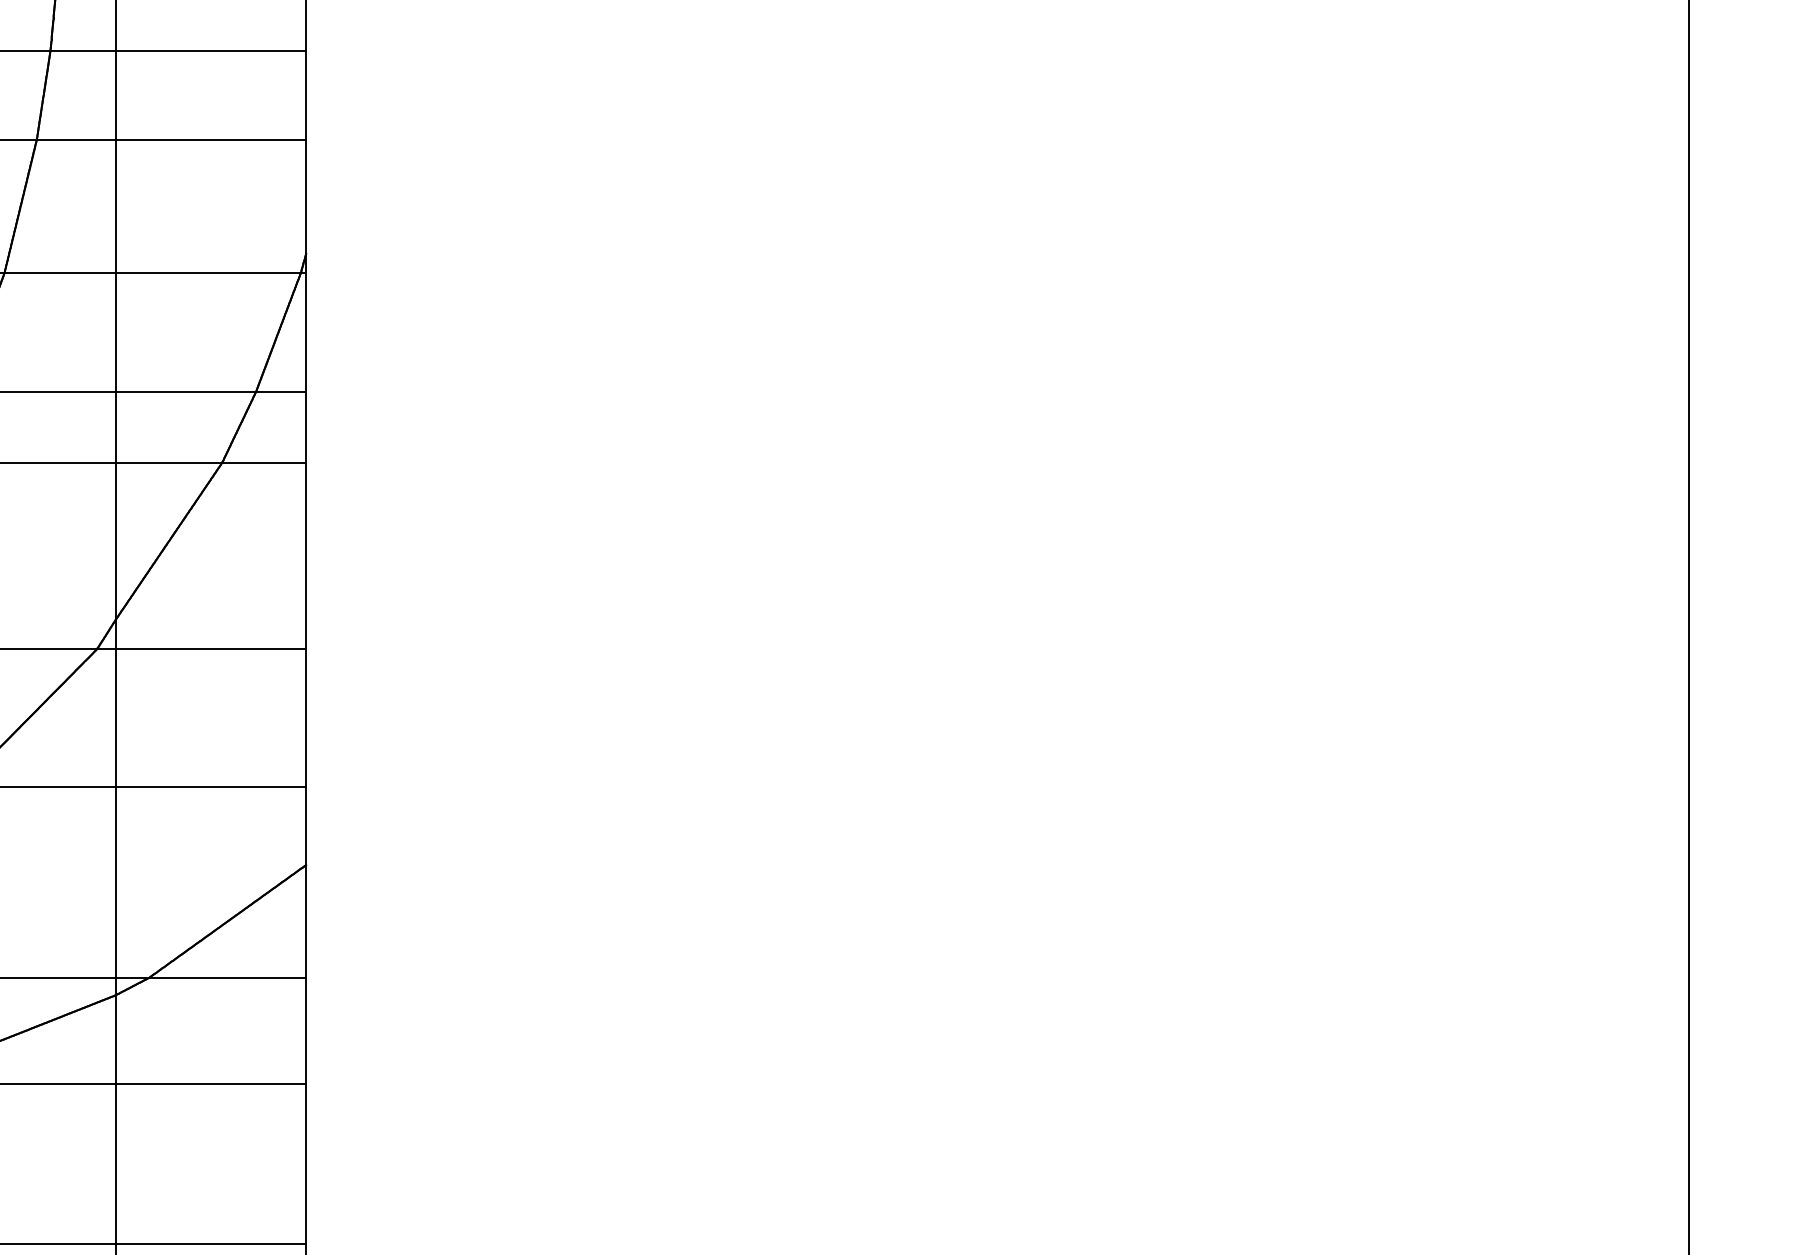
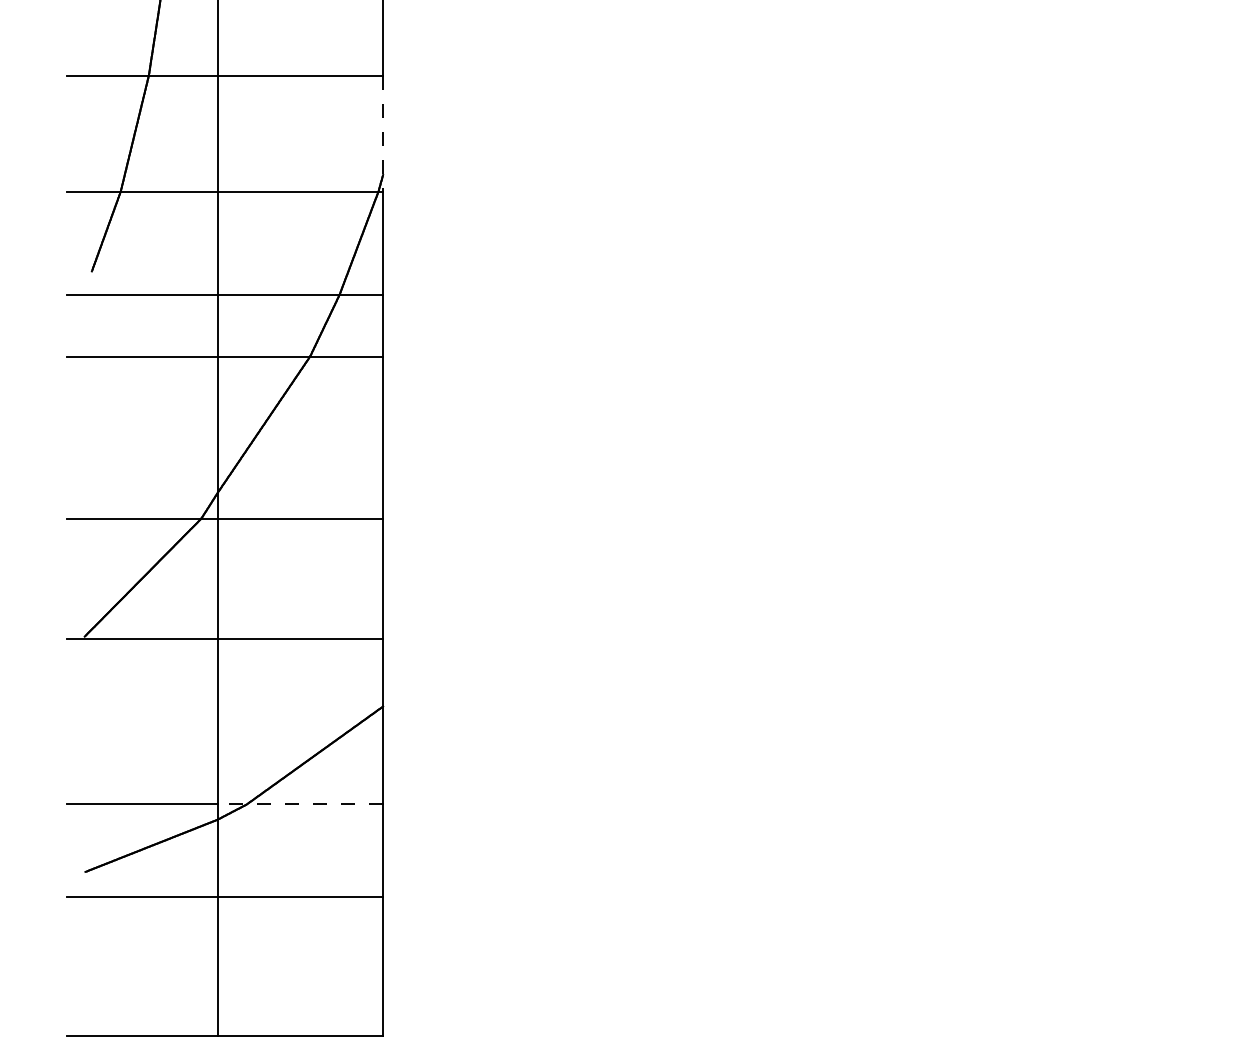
line: (306, 206) -> (383, 133), solid -> dashed
line: (210, 977) -> (299, 804), solid -> dashed

